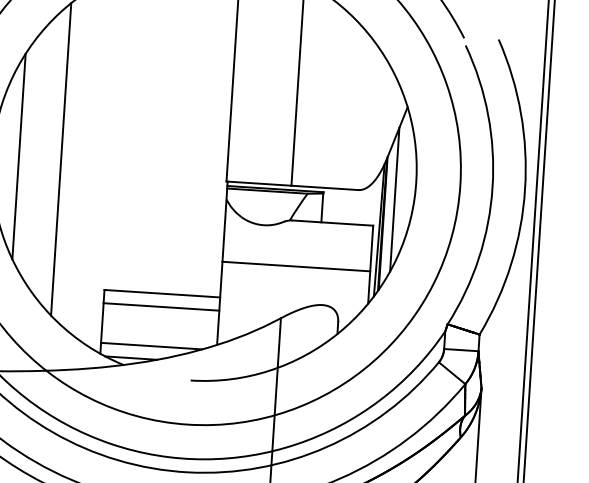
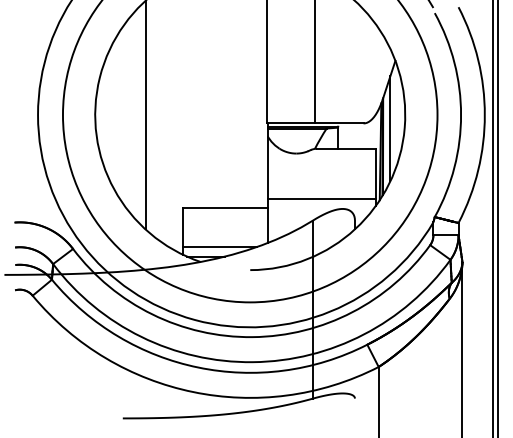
line: (18, 155) -> (114, 114), removed
line: (295, 267) -> (321, 199), moved
line: (161, 306) -> (225, 217), removed

